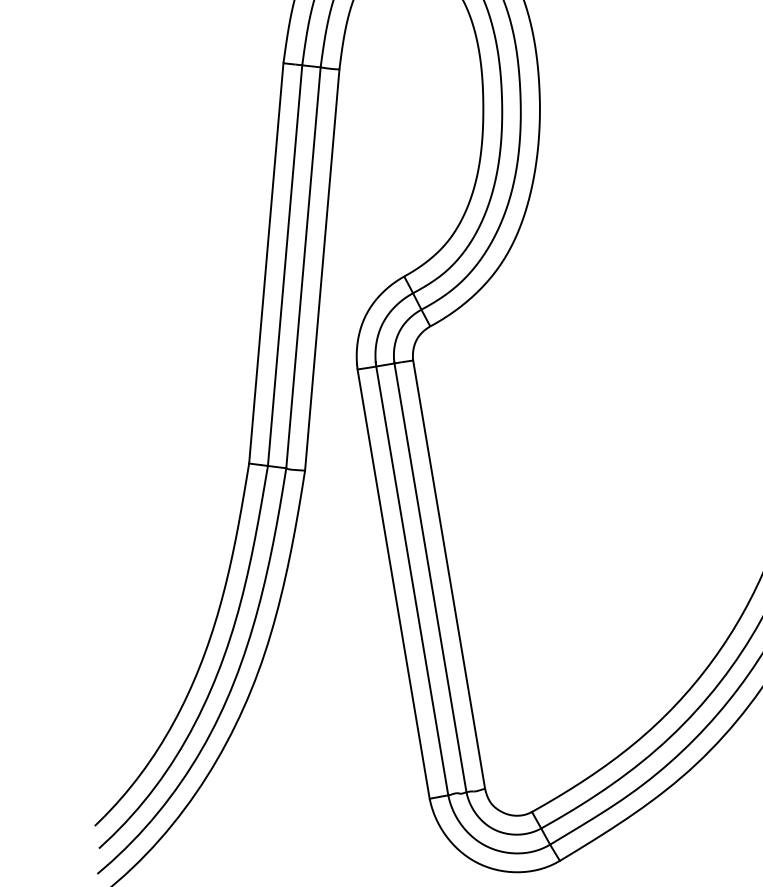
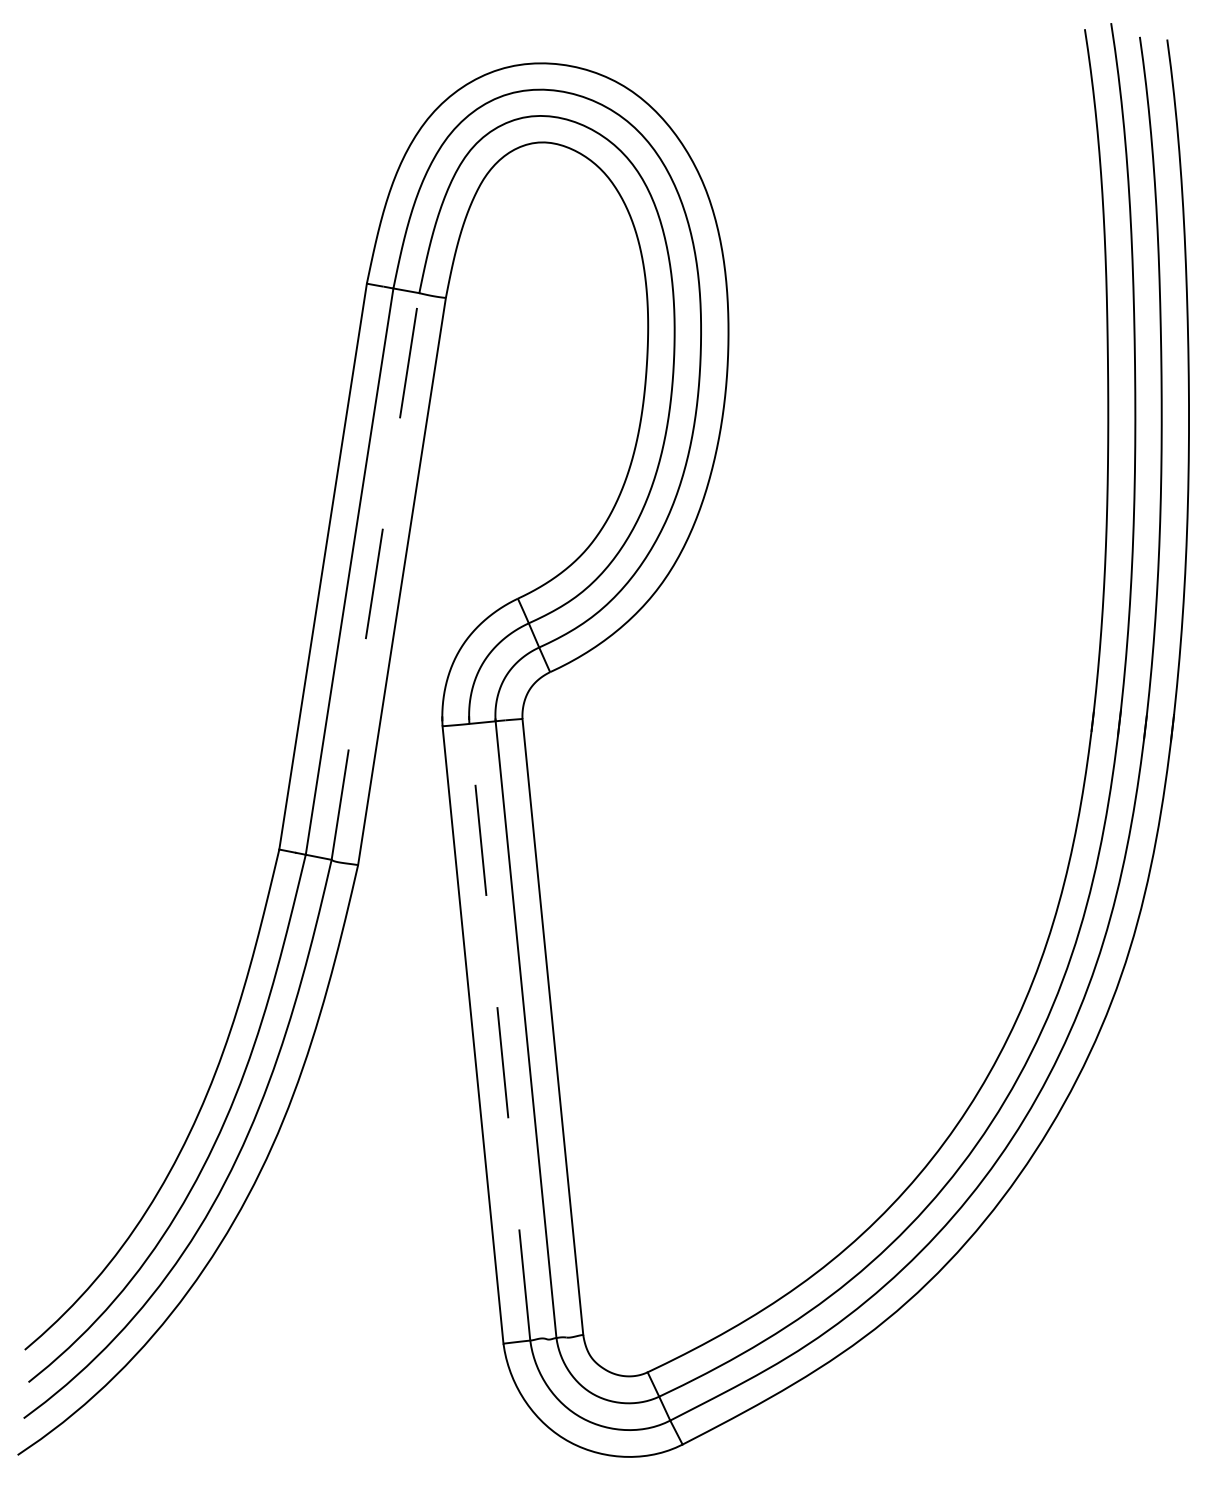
line: (303, 267) -> (375, 576), solid -> dashed
line: (412, 581) -> (499, 1032), solid -> dashed

